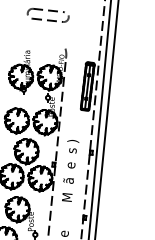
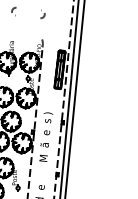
line: (48, 9) -> (28, 8), removed
line: (47, 19) -> (27, 16), removed

